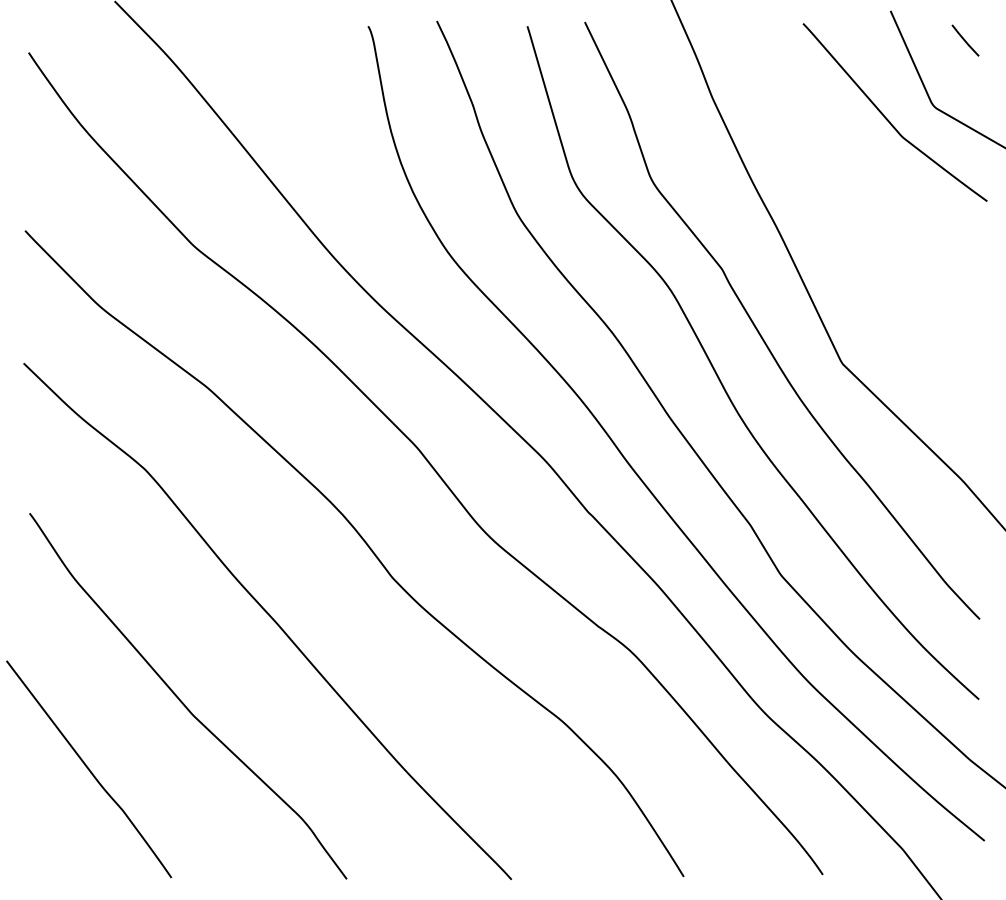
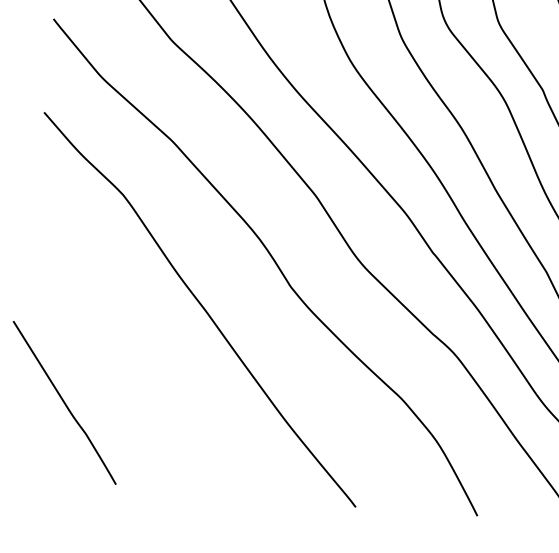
curve: (182, 701) -> (134, 360), removed

